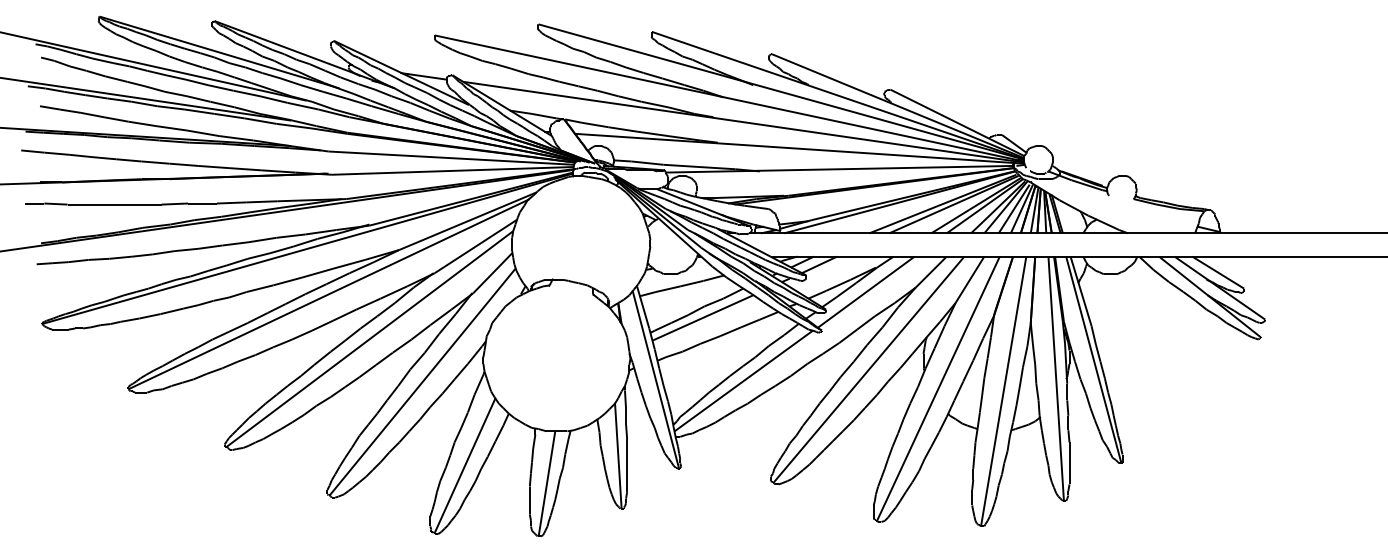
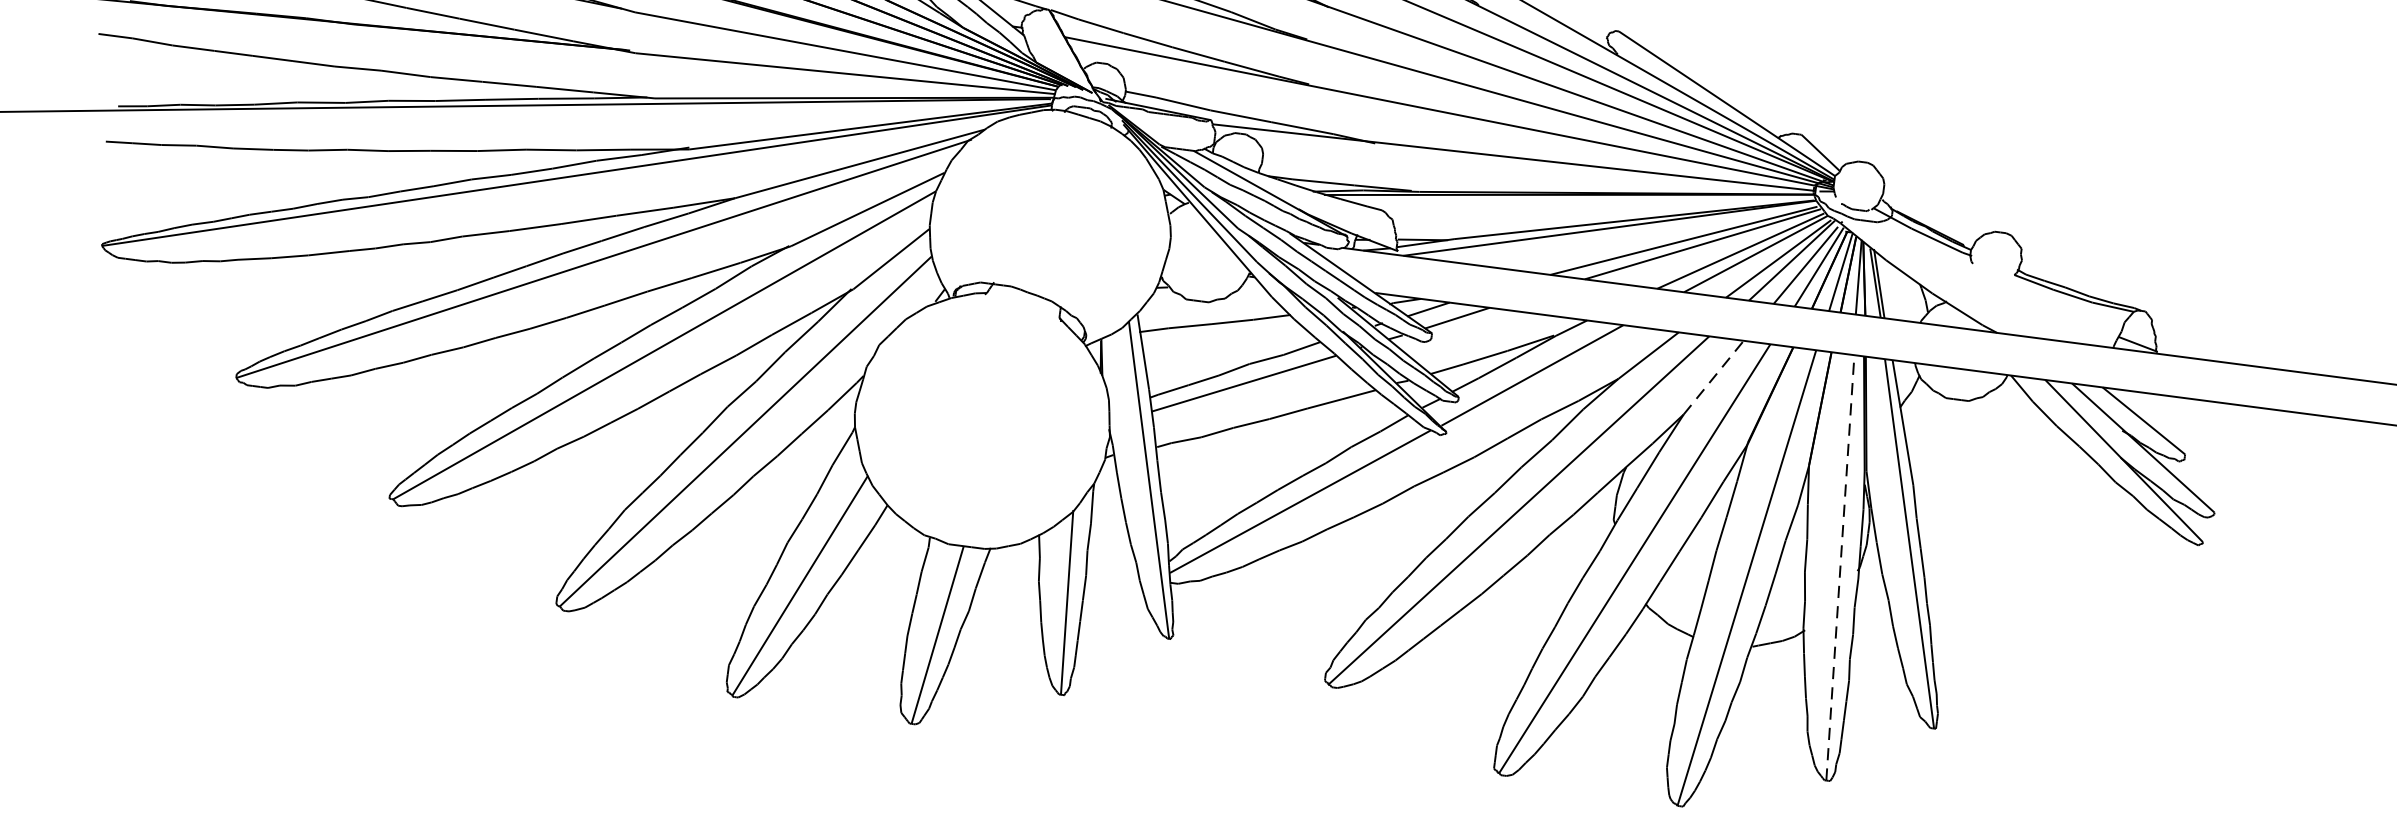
line: (970, 279) -> (1714, 377), solid -> dashed
line: (1056, 378) -> (1840, 567), solid -> dashed

